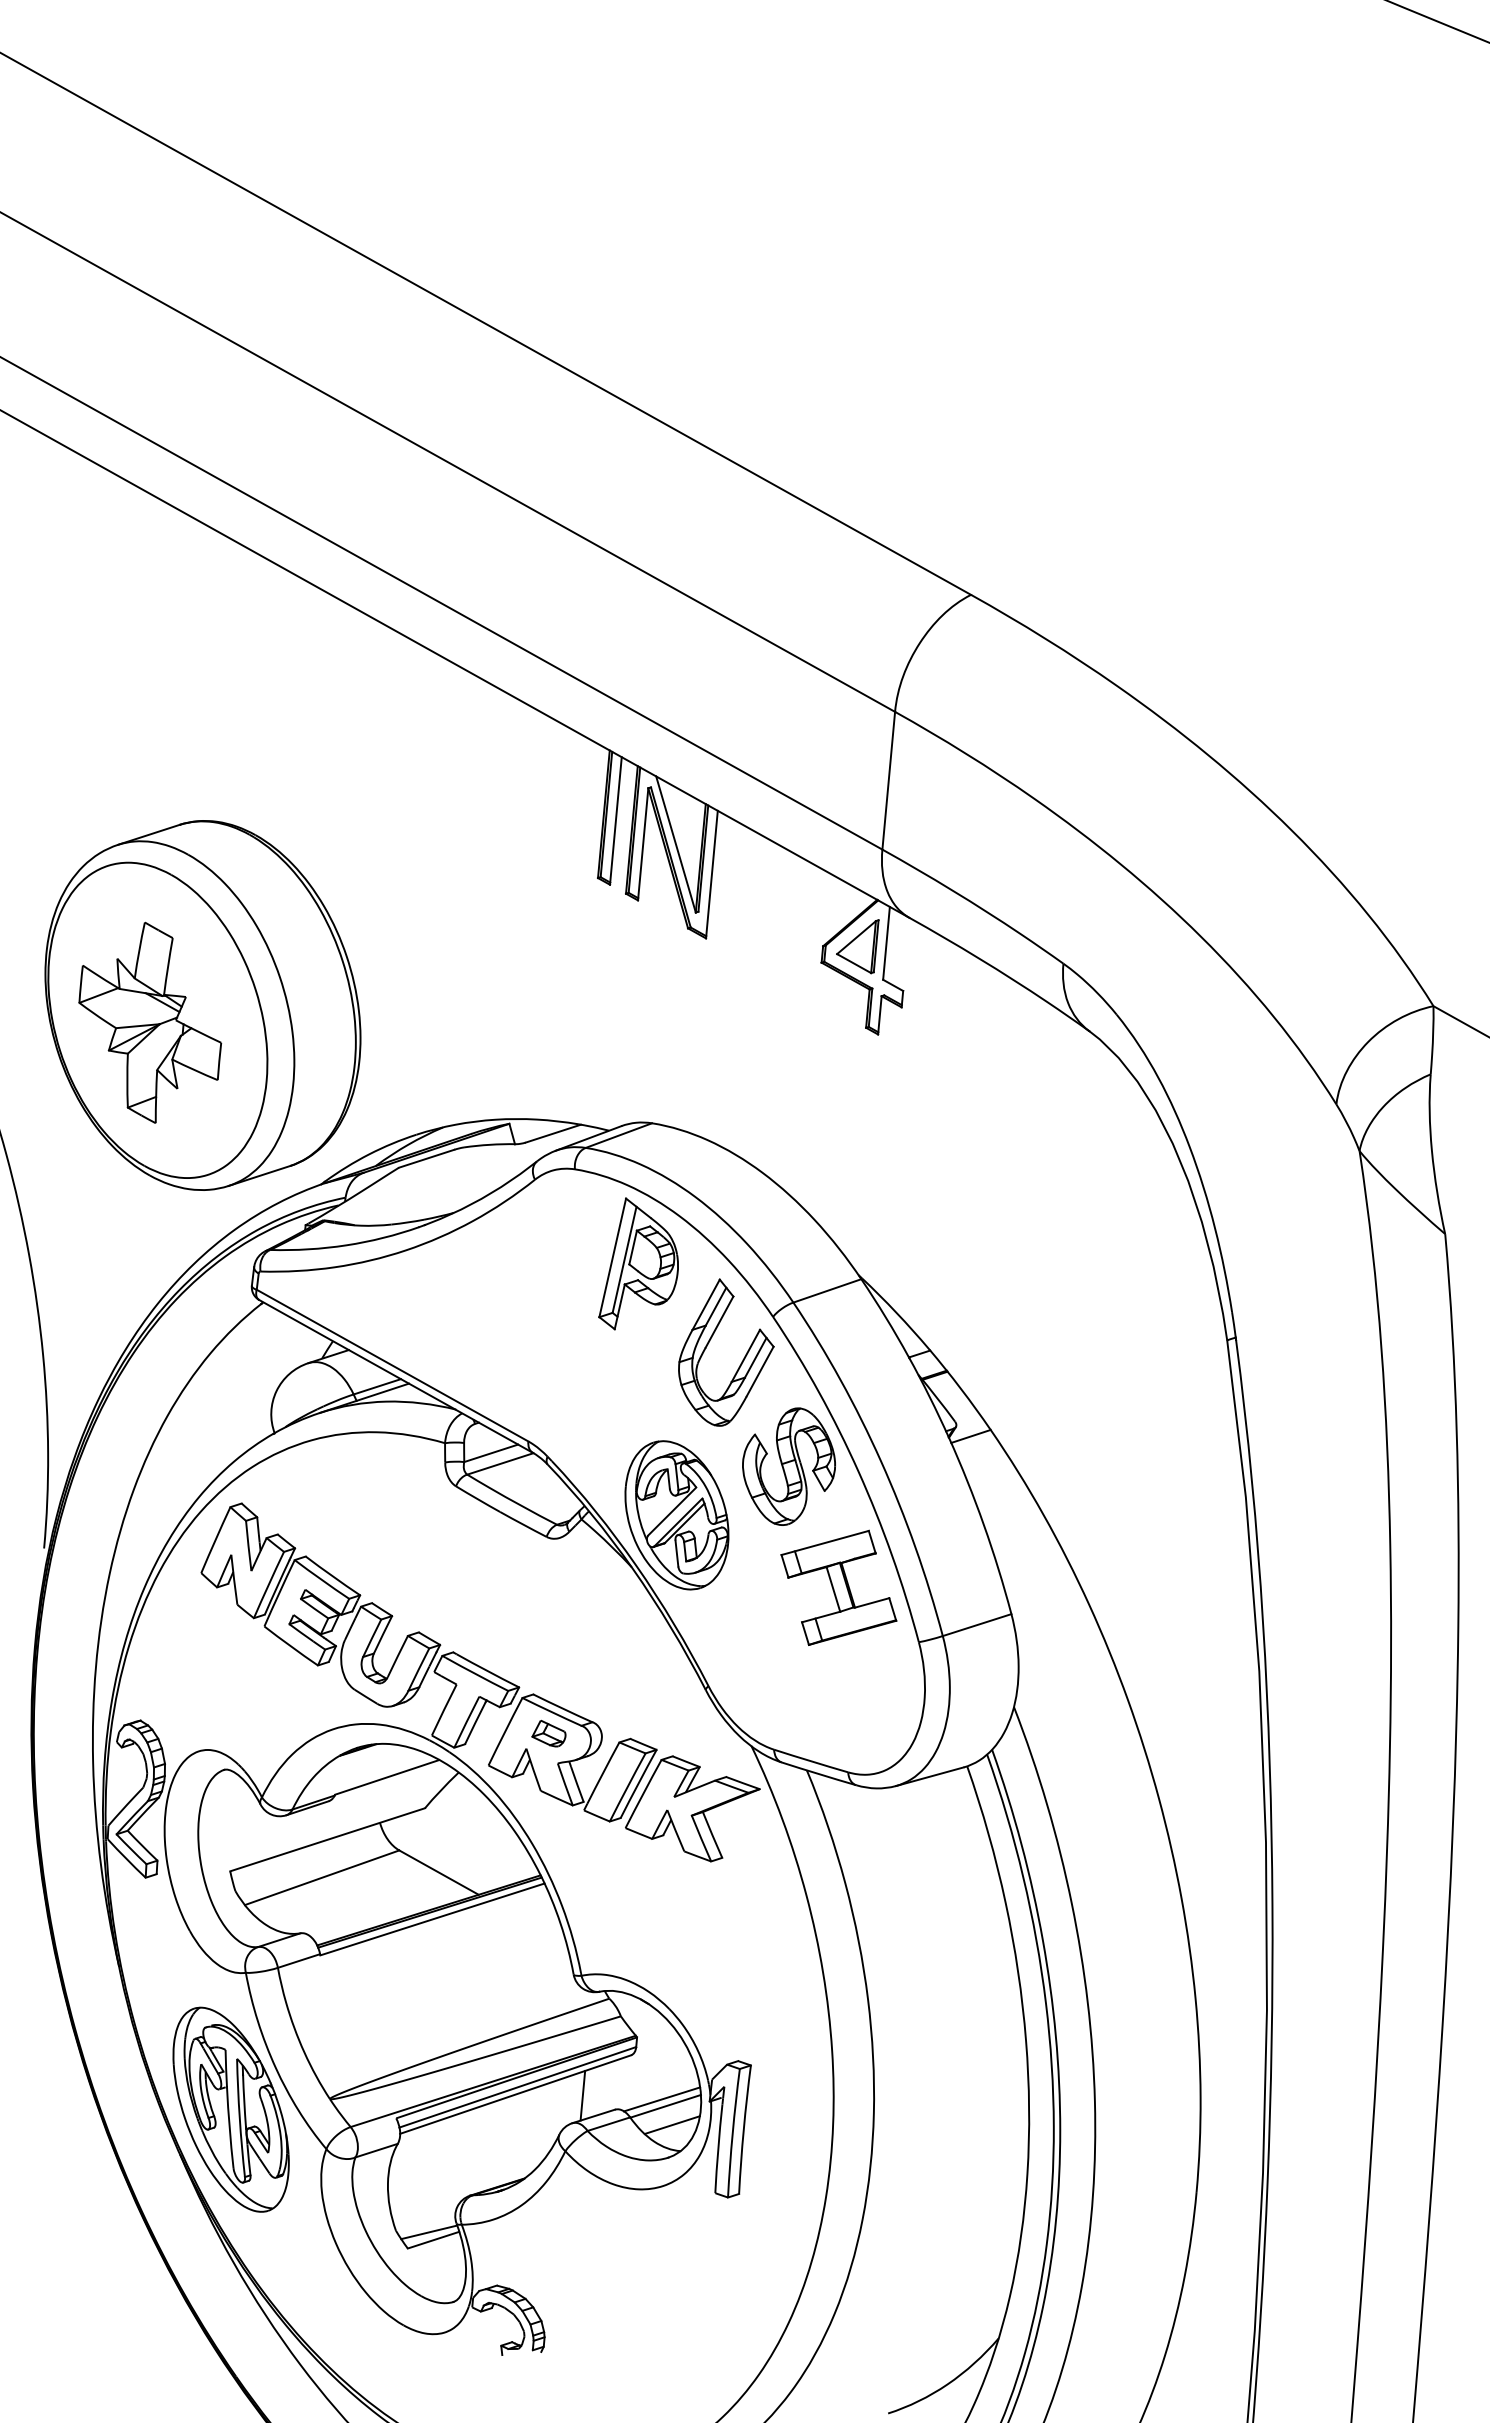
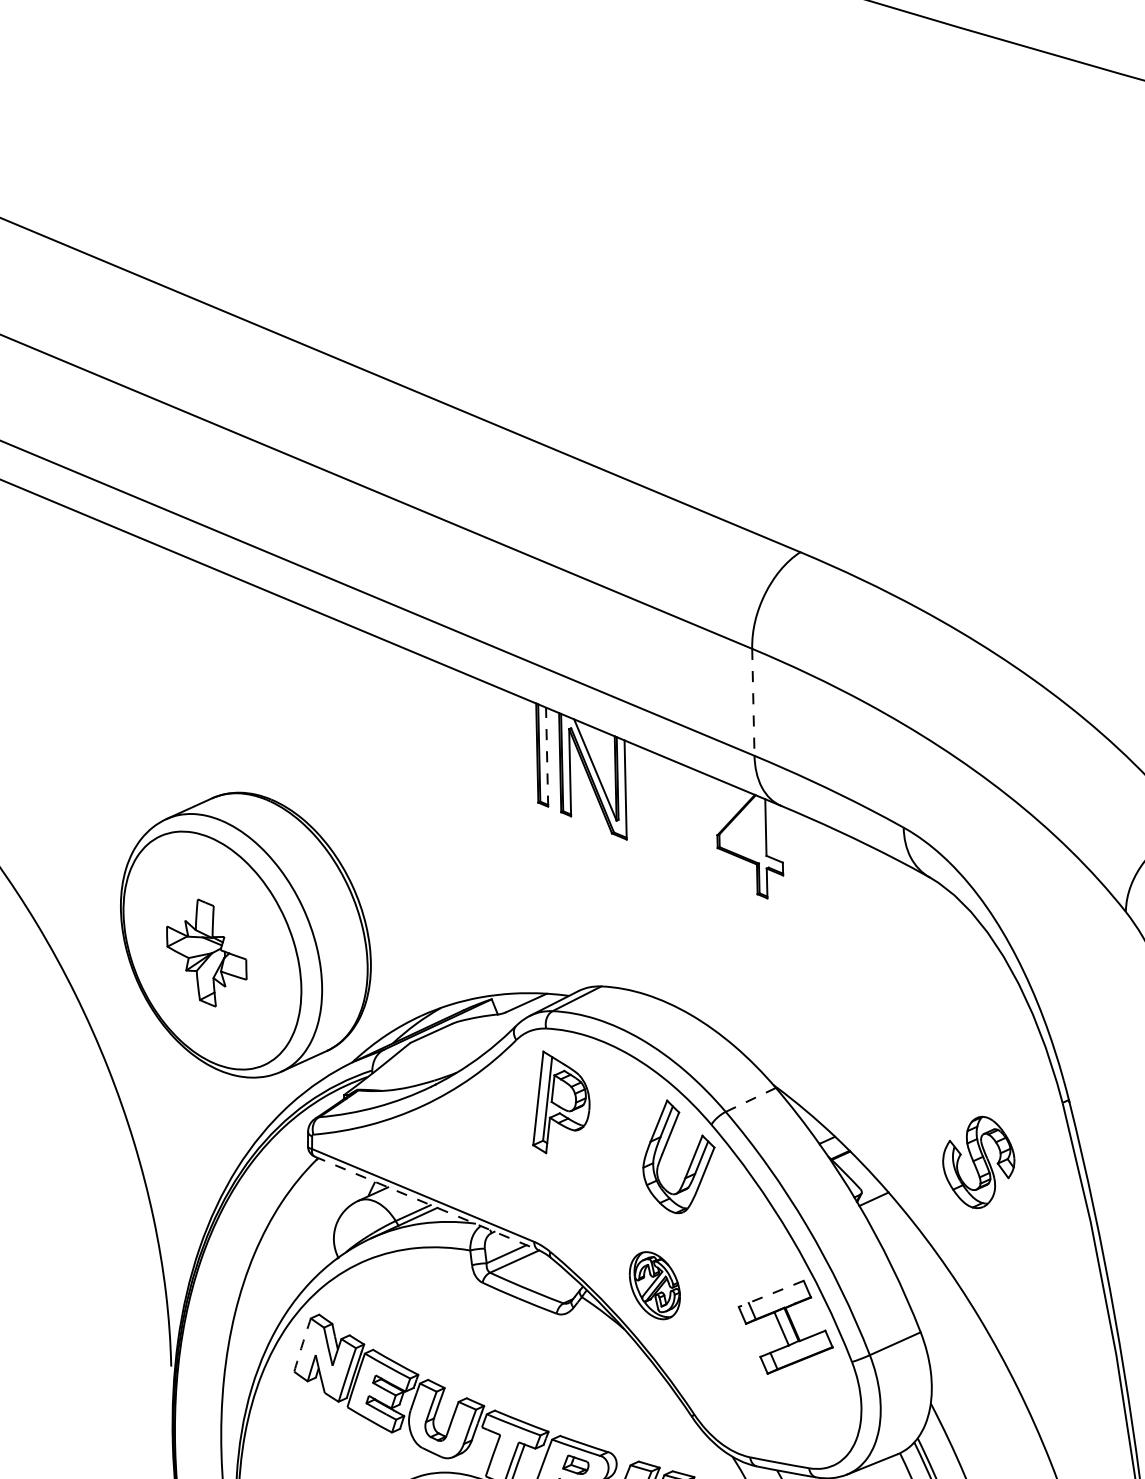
line: (888, 781) -> (753, 702), solid -> dashed
line: (615, 820) -> (546, 756), solid -> dashed
part: (857, 946) -> (743, 832), removed
part: (150, 1022) -> (206, 952), size x0.7
part: (638, 1263) -> (558, 1100), moved
line: (827, 1290) -> (750, 1099), solid -> dashed
line: (396, 1376) -> (427, 1203), solid -> dashed
part: (788, 1466) -> (978, 1162), moved
part: (676, 1515) -> (654, 1285), size x0.6
arc: (215, 1540) -> (302, 1345), solid -> dashed
line: (824, 1543) -> (770, 1294), solid -> dashed

